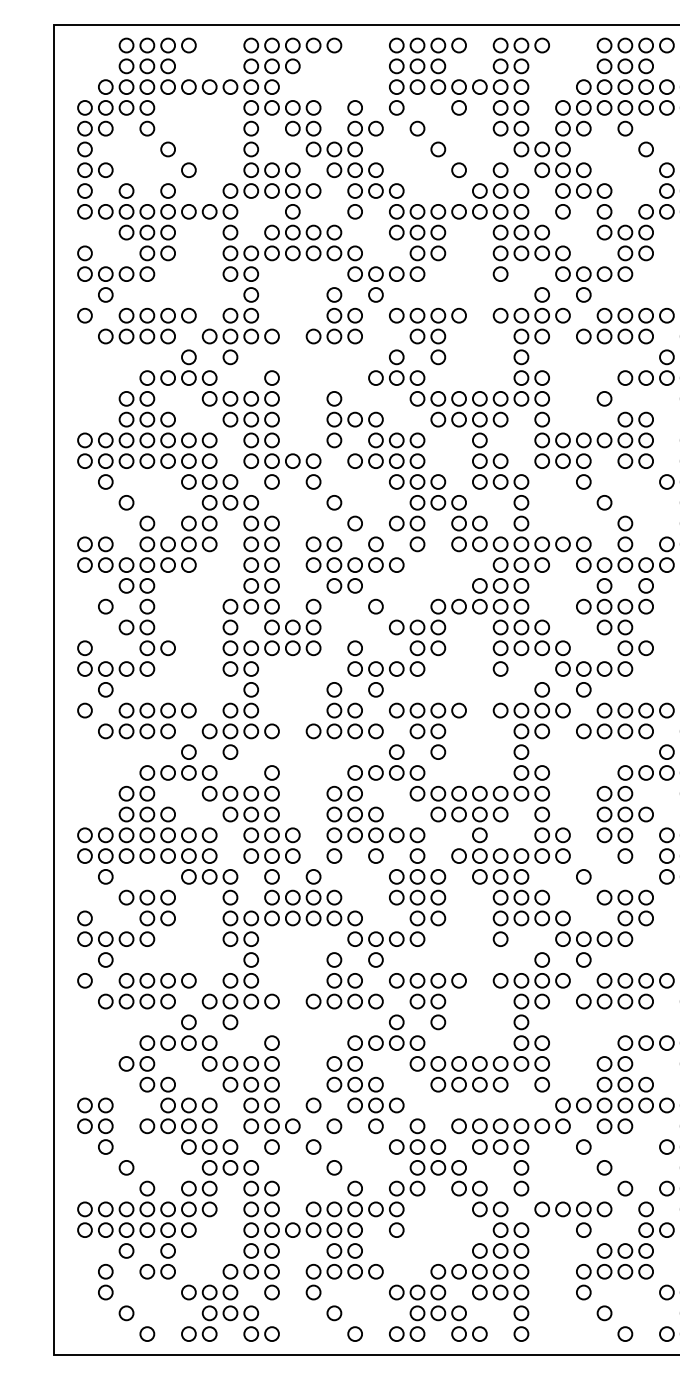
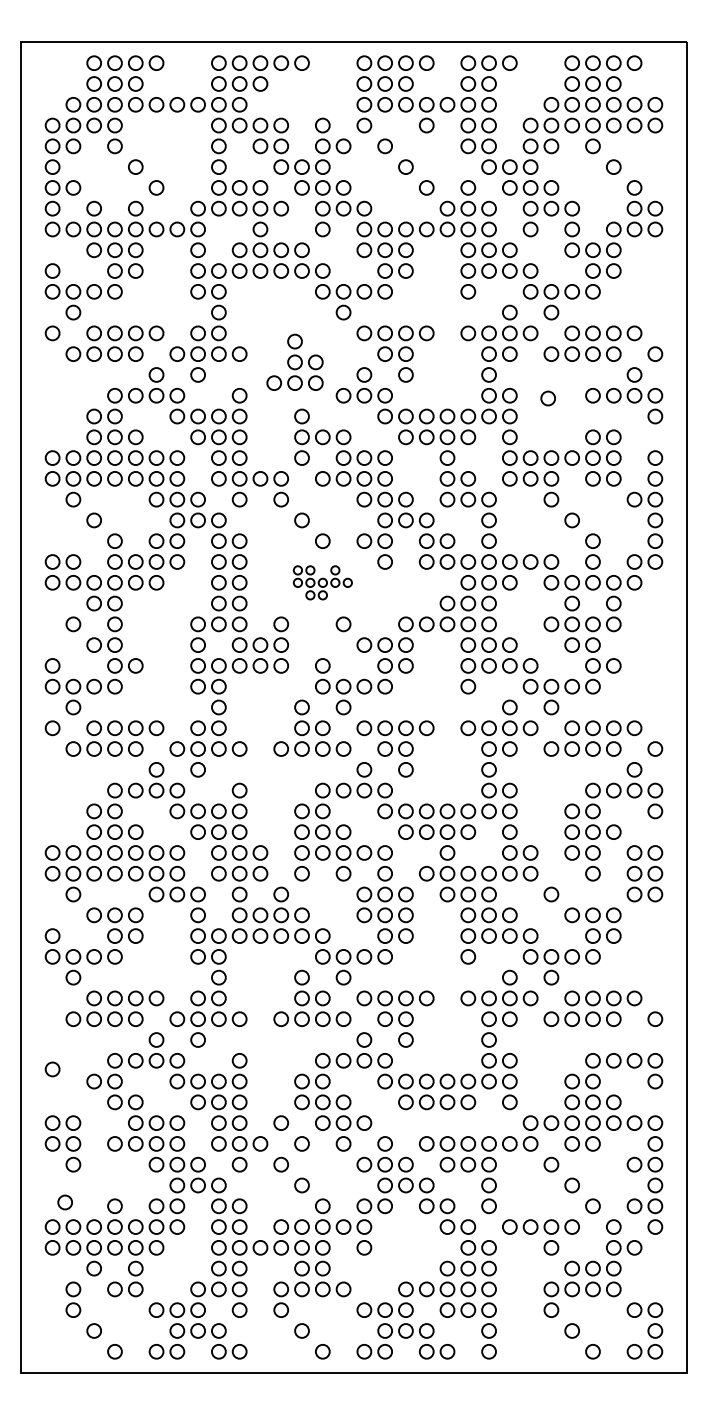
part: (333, 314) -> (294, 361), moved
circle: (603, 398) -> (547, 398), moved
part: (354, 564) -> (322, 582), size x0.6
circle: (84, 980) -> (52, 1069), moved
circle: (125, 1167) -> (64, 1202), moved

